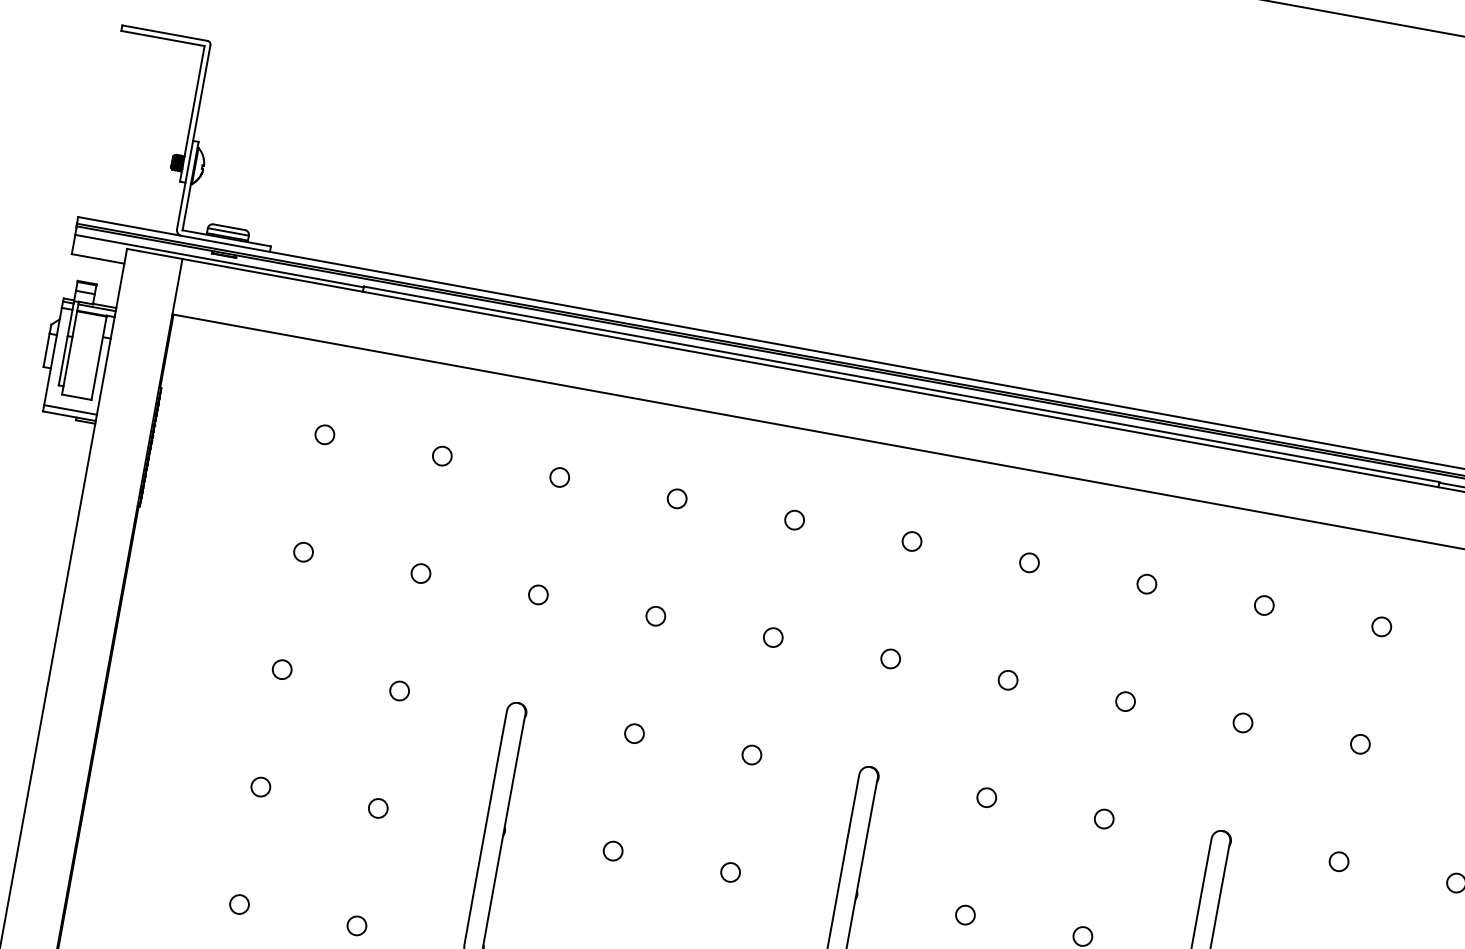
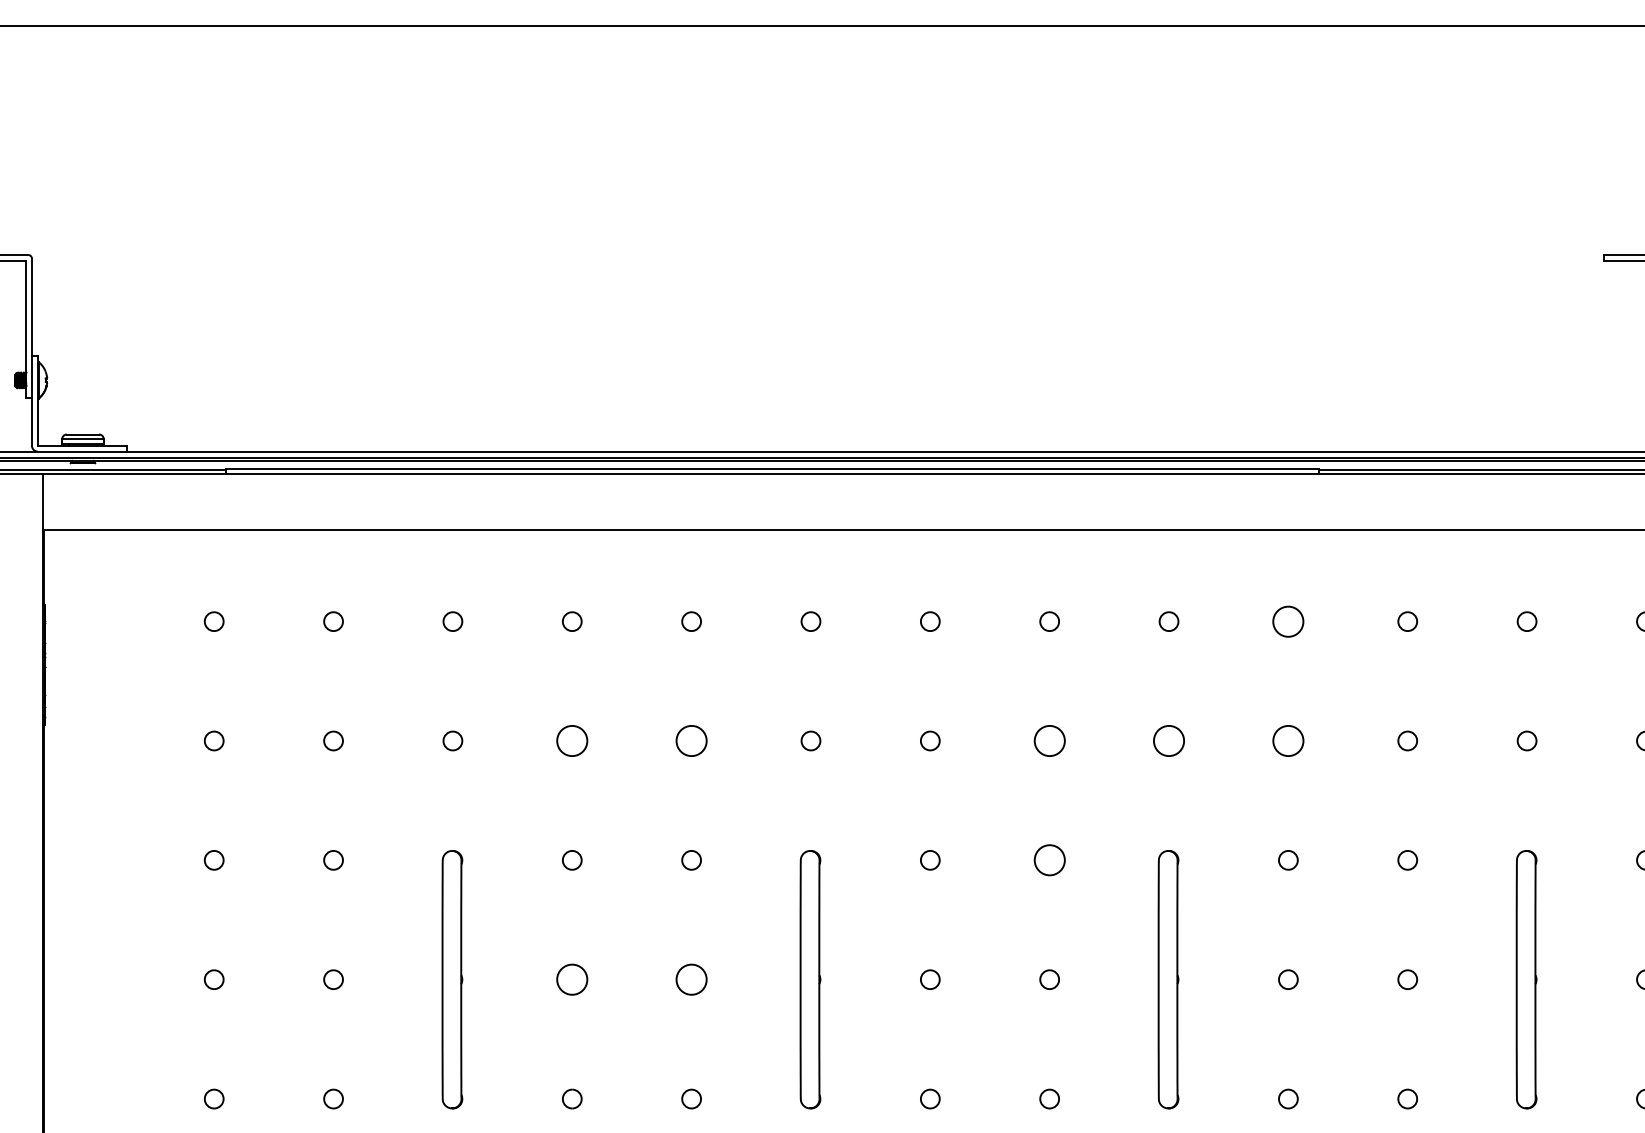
circle: (655, 615) -> (571, 740), size x1.6
circle: (1381, 626) -> (1288, 621), size x1.6
circle: (773, 637) -> (691, 740), size x1.6
circle: (1125, 701) -> (1049, 740), size x1.6
circle: (1242, 722) -> (1168, 740), size x1.6
circle: (1359, 743) -> (1287, 740), size x1.6
circle: (1104, 819) -> (1049, 860), size x1.6
circle: (612, 850) -> (571, 979), size x1.6
circle: (730, 872) -> (691, 979), size x1.6

